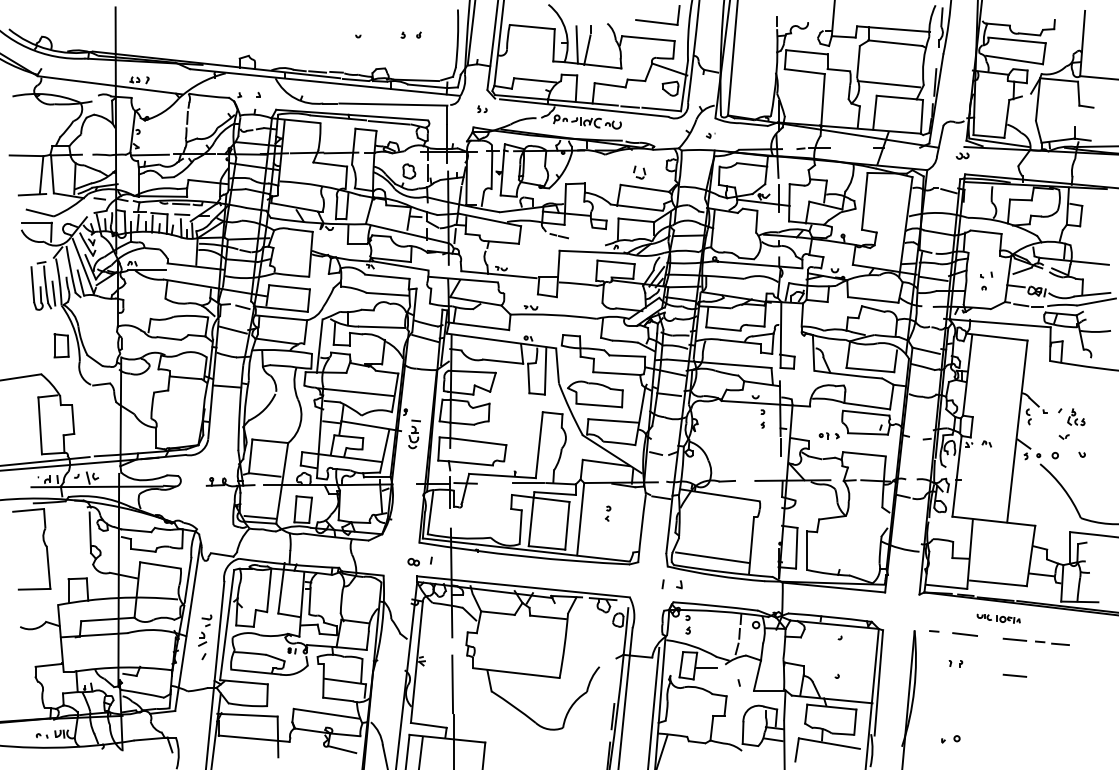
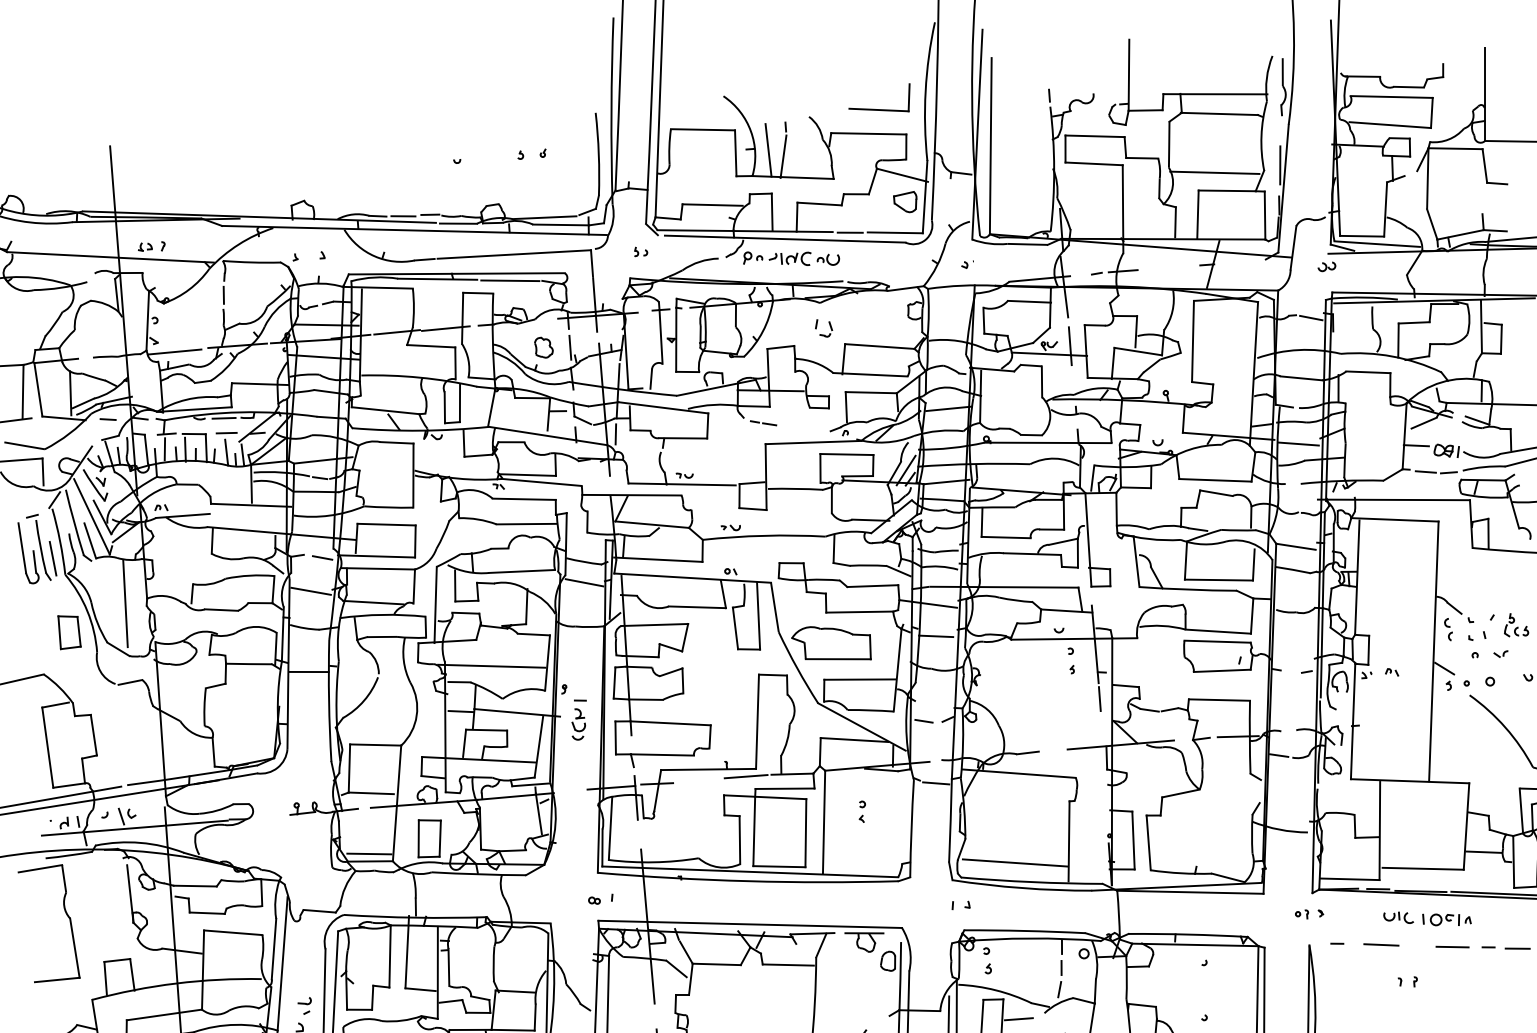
part: (639, 172) -> (823, 328), moved
part: (986, 280) -> (1477, 643), moved
line: (101, 328) -> (124, 603), added
part: (828, 435) -> (1308, 913), moved
part: (419, 561) -> (600, 899), size x0.71
part: (672, 584) -> (961, 905), size x0.62
part: (998, 618) -> (1427, 918), size x1.43
part: (955, 663) -> (1407, 981), moved
line: (1014, 675) -> (1455, 997), removed

